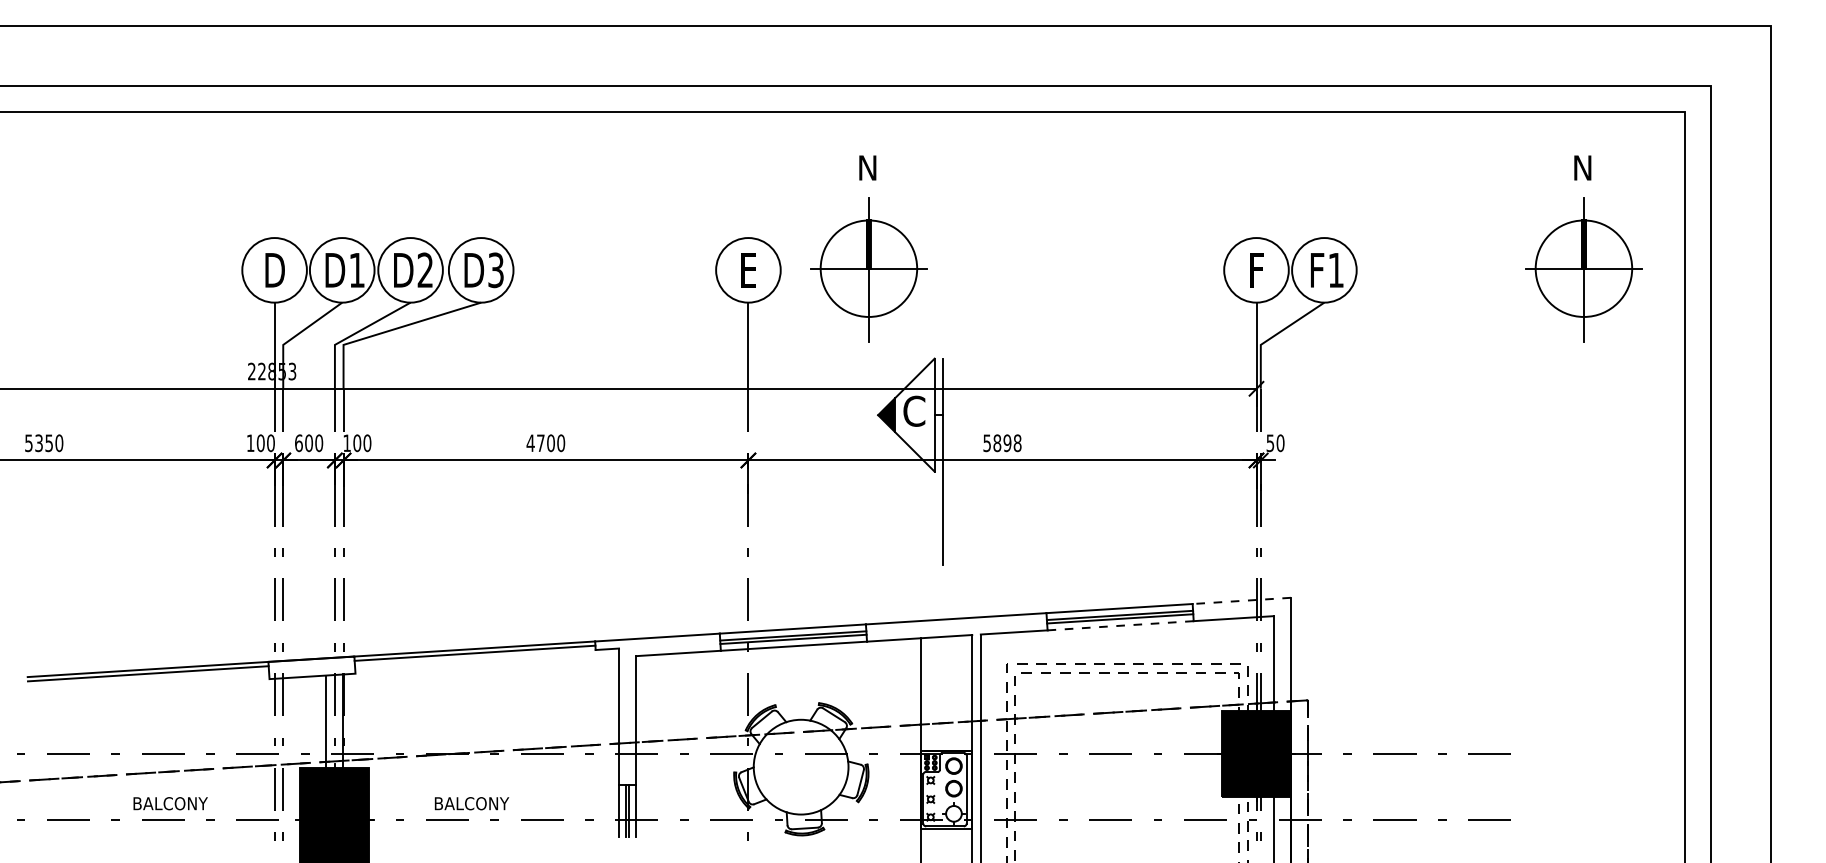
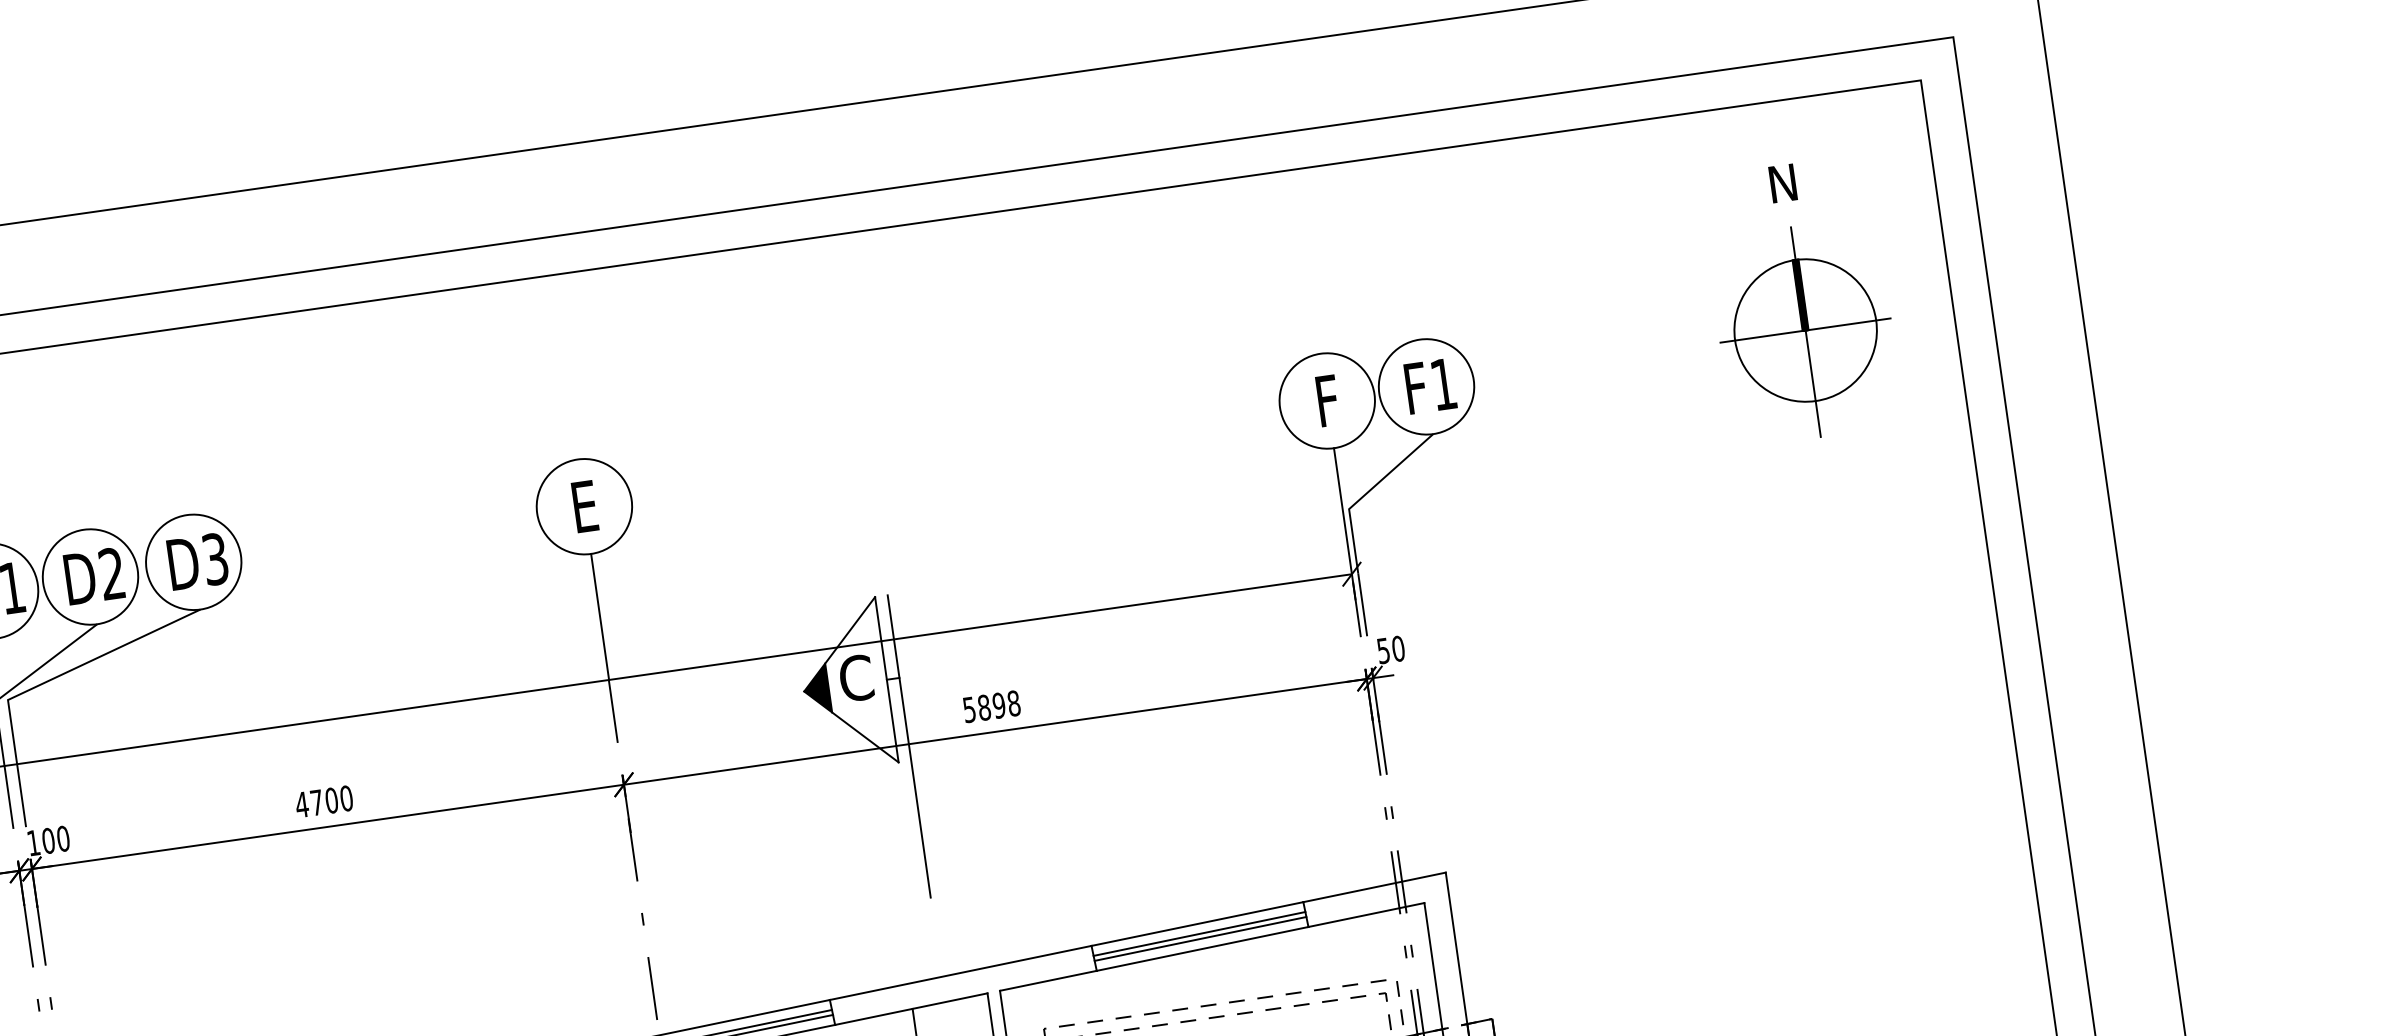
part: (868, 248) -> (755, 449), removed
line: (1241, 600) -> (1374, 886), dashed -> solid
line: (1120, 625) -> (1202, 948), dashed -> solid

